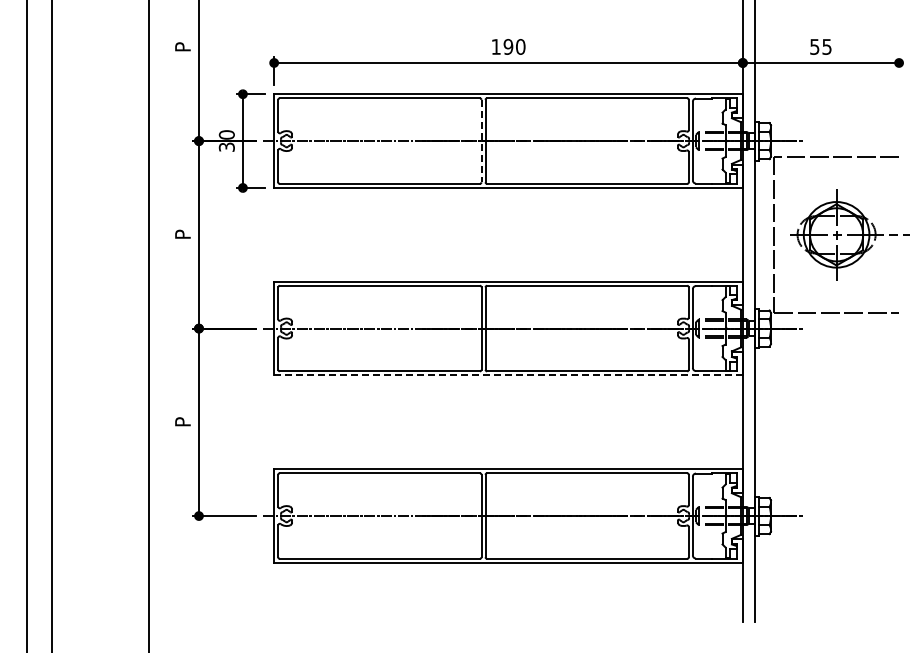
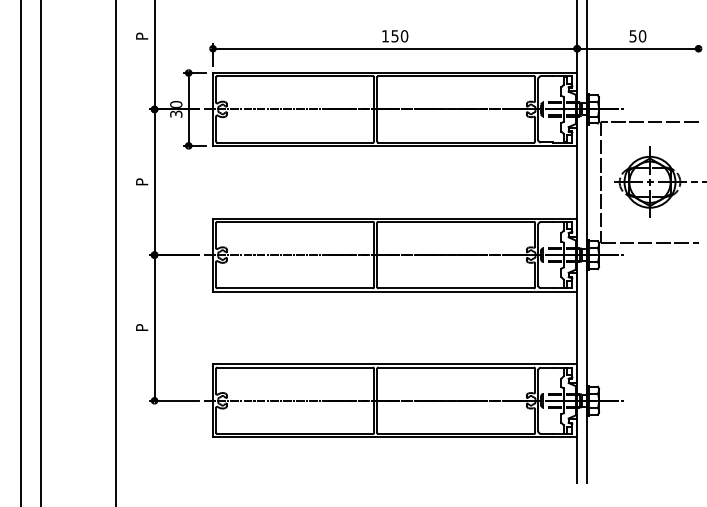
text: (508, 46) -> (395, 35), 190 -> 150
text: (826, 46) -> (642, 35), 55 -> 50
line: (481, 141) -> (374, 109), dashed -> solid
line: (508, 375) -> (395, 291), dashed -> solid

